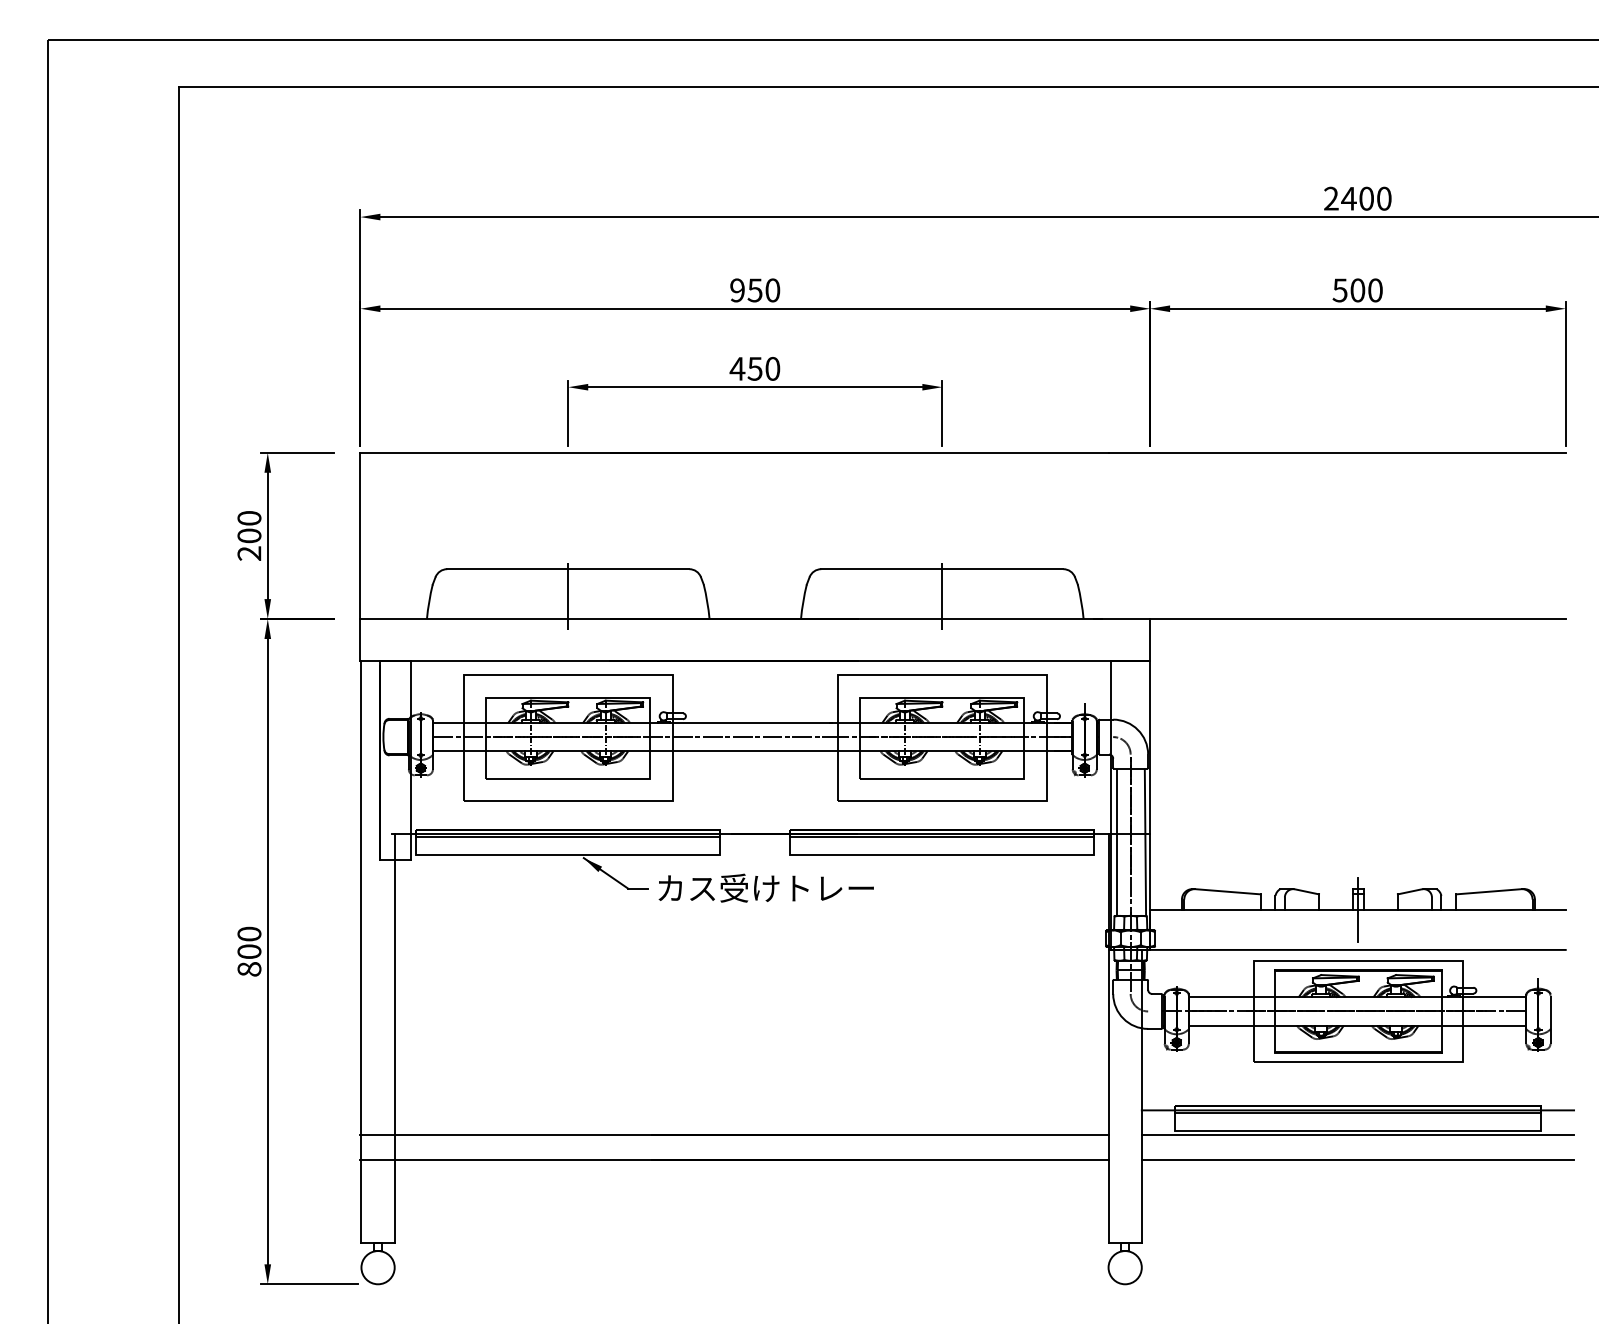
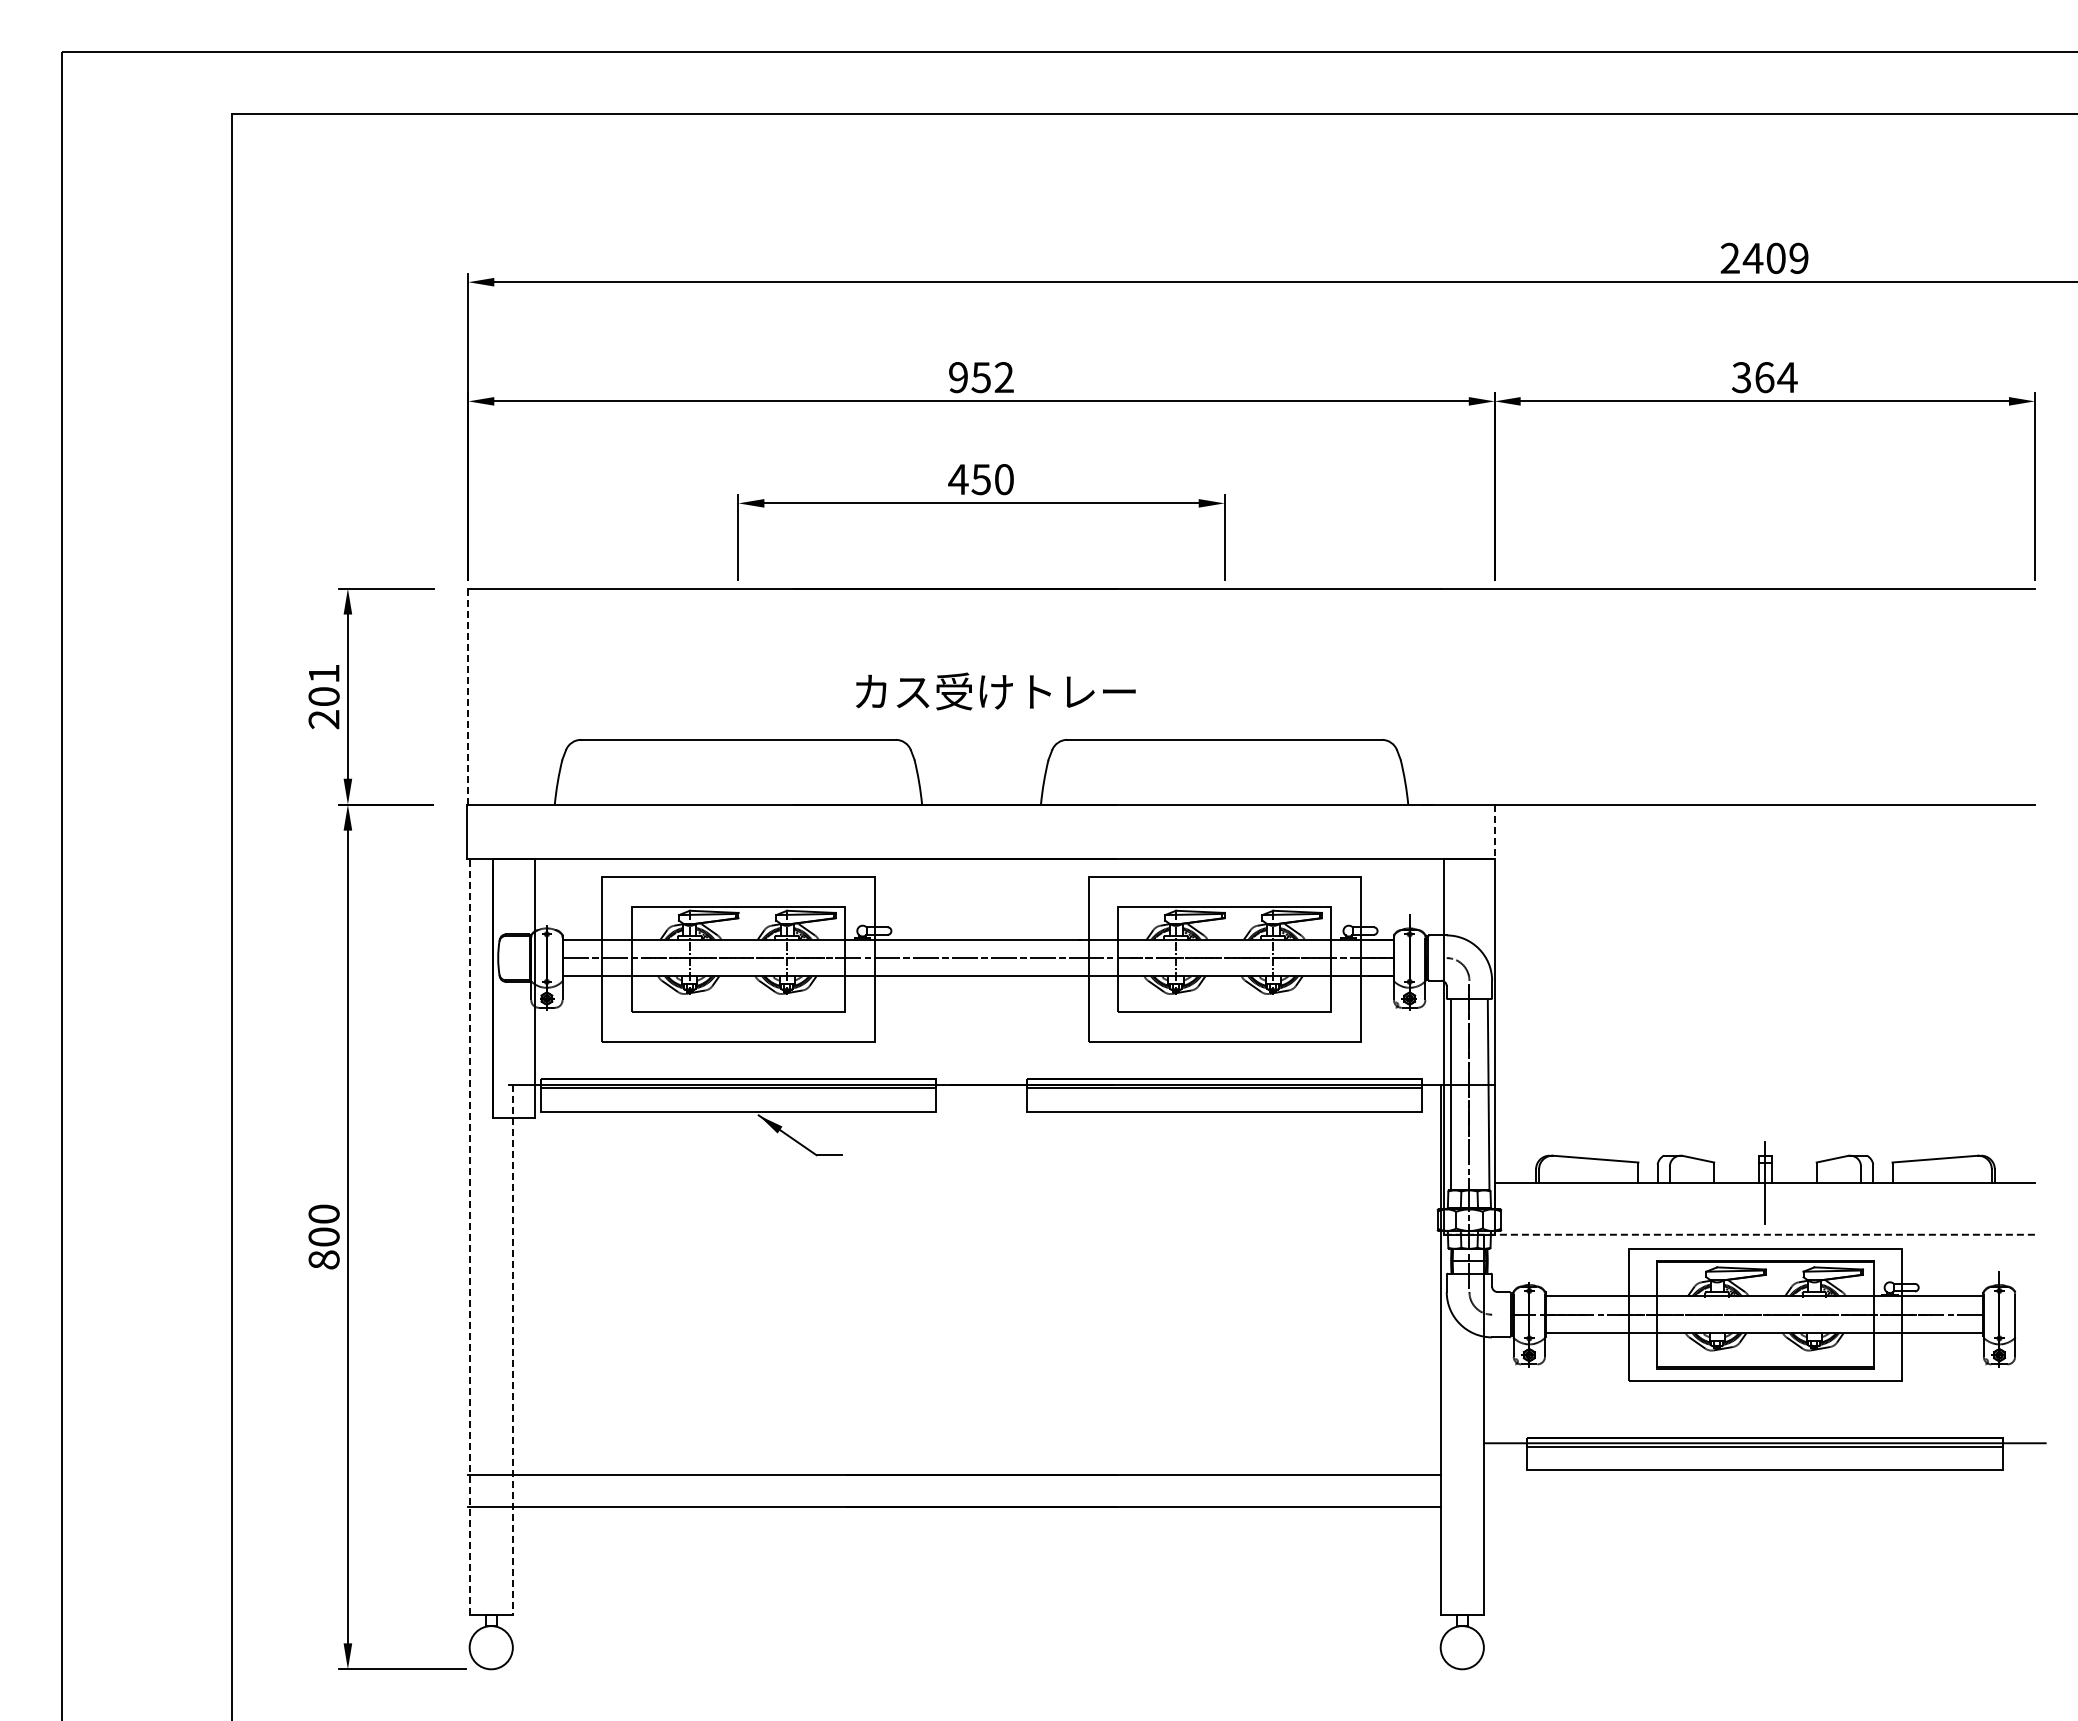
text: (1383, 198) -> (1798, 258), 2400 -> 2409
text: (772, 290) -> (1003, 377), 950 -> 952
text: (1358, 290) -> (1765, 377), 500 -> 364
text: (248, 518) -> (323, 673), 200 -> 201
line: (360, 536) -> (468, 697), solid -> dashed
line: (568, 595) -> (738, 774), removed
line: (942, 595) -> (1224, 774), removed
line: (1149, 640) -> (1494, 832), solid -> dashed
text: (766, 888) -> (995, 691), moved
line: (1336, 949) -> (1737, 1234), solid -> dashed
line: (361, 951) -> (469, 1236), solid -> dashed
line: (394, 1039) -> (512, 1350), solid -> dashed
line: (1357, 1134) -> (1764, 1474), removed
line: (1357, 1159) -> (1764, 1507), removed

